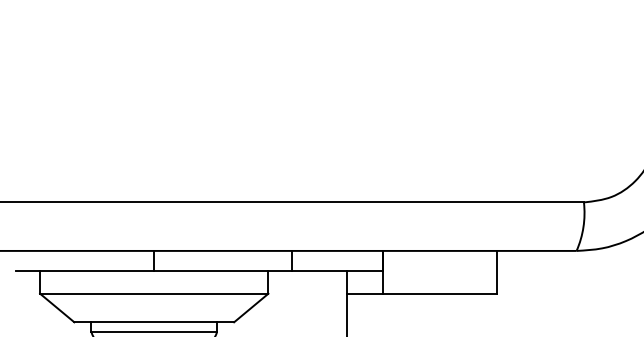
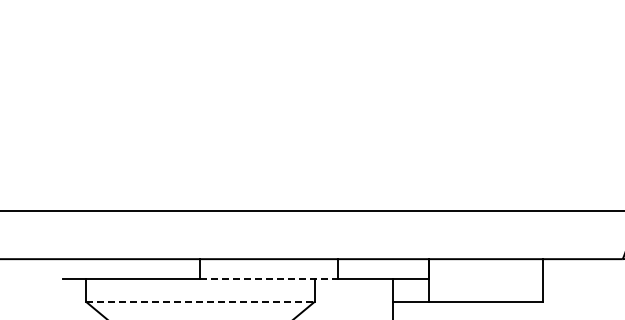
line: (223, 270) -> (269, 278), solid -> dashed
line: (154, 293) -> (200, 301), solid -> dashed

